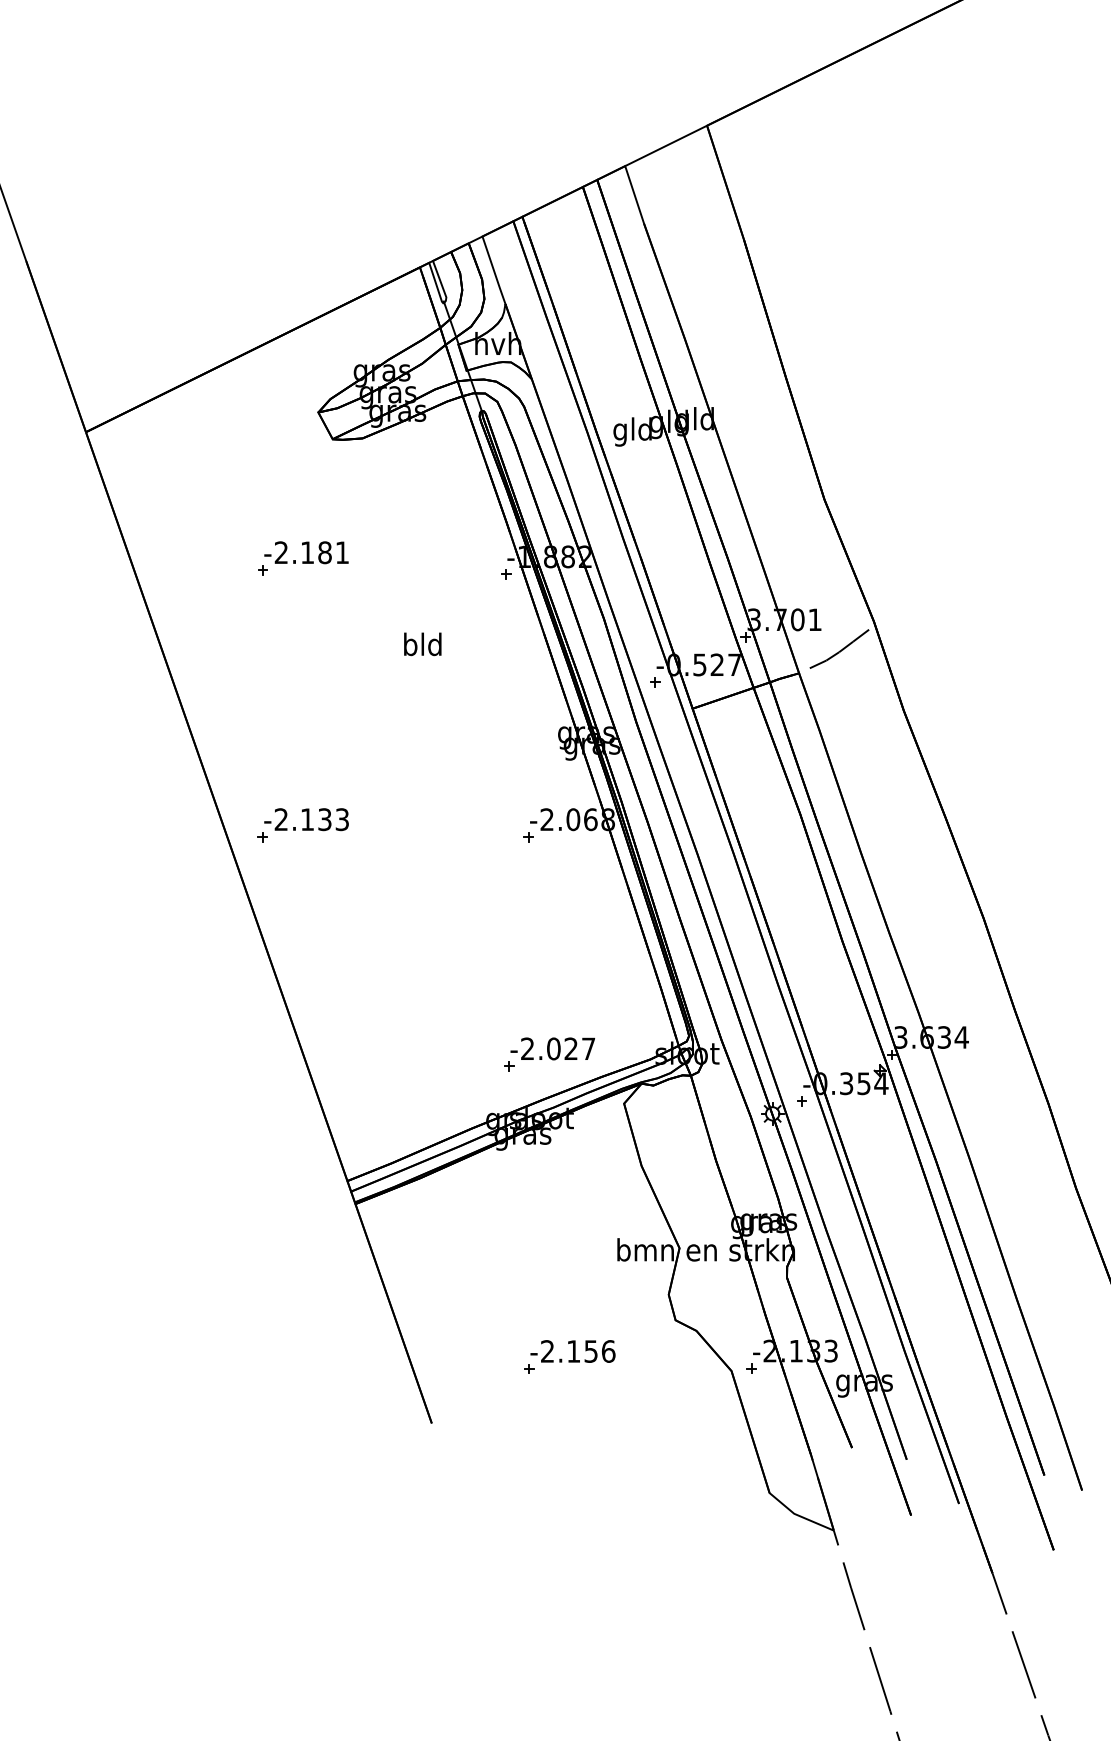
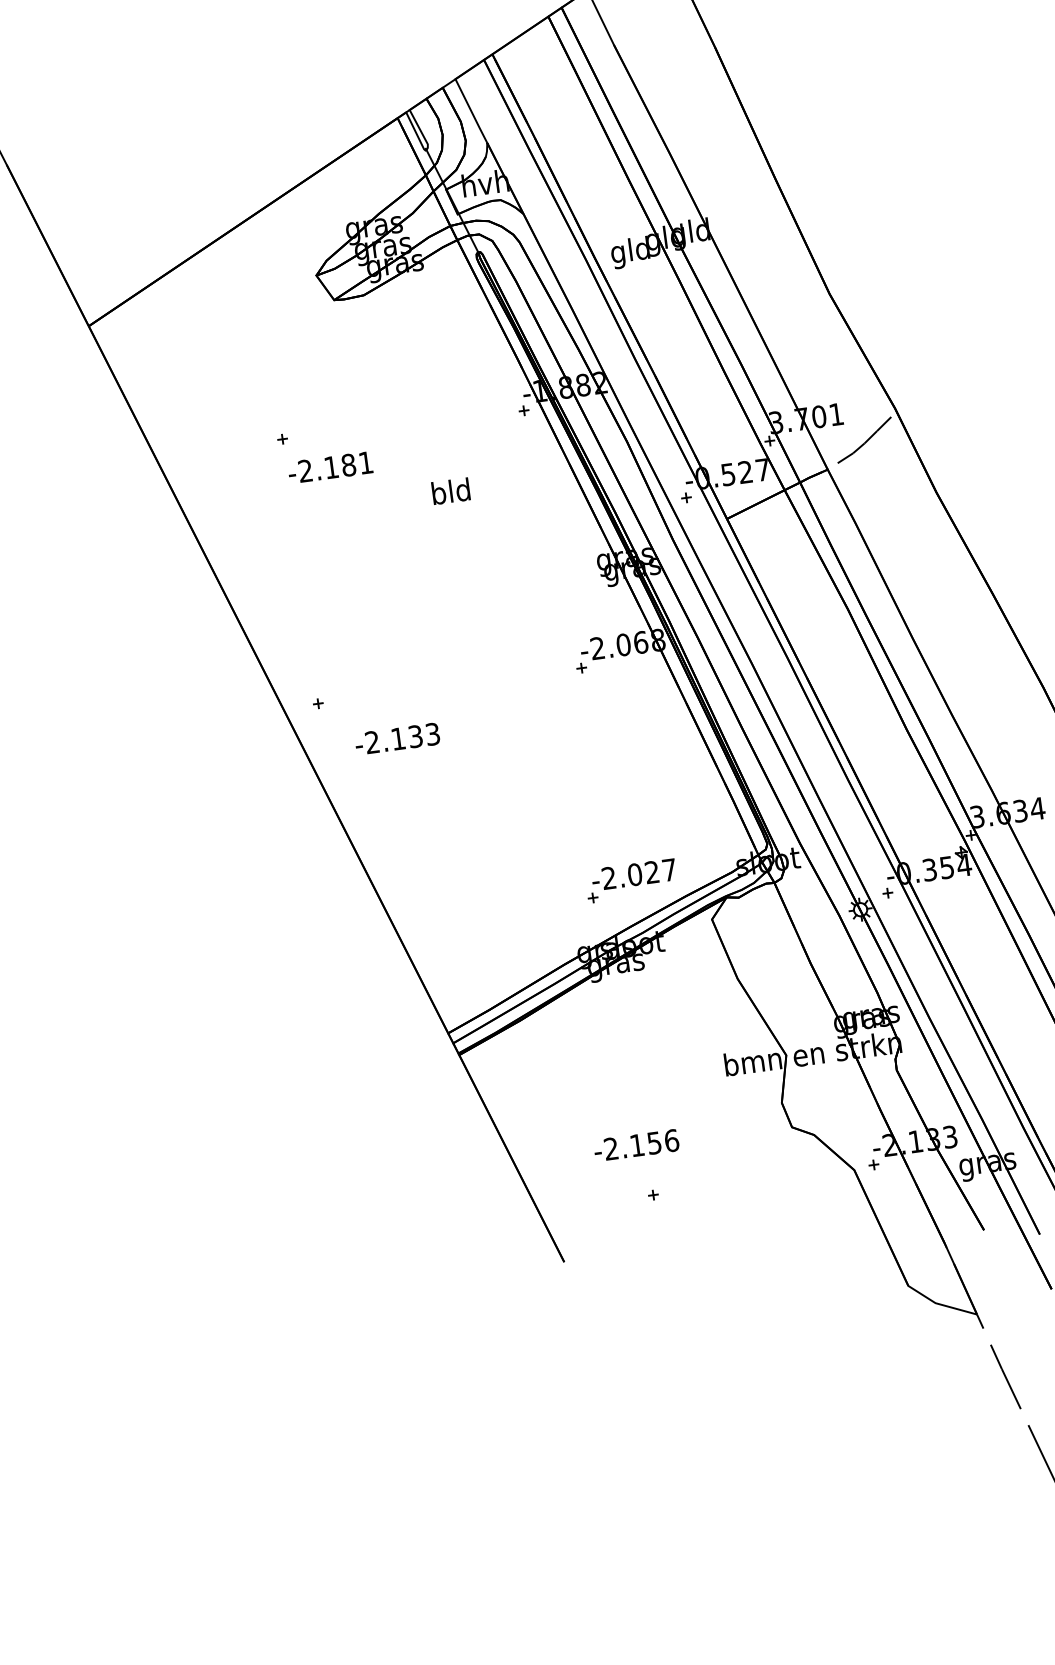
text: (306, 552) -> (330, 467), moved
text: (306, 819) -> (397, 738), moved
text: (572, 1351) -> (636, 1145), moved

